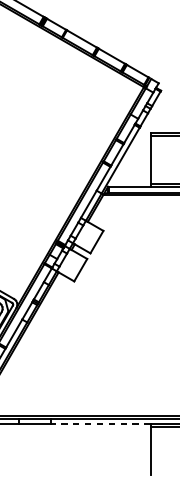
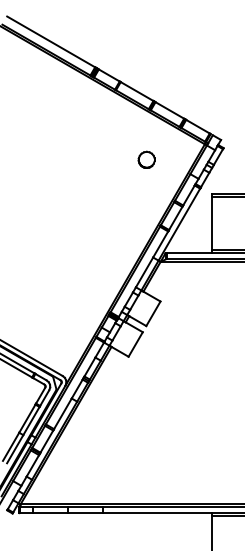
part: (90, 101) -> (146, 159), added
line: (100, 424) -> (157, 513), dashed -> solid

